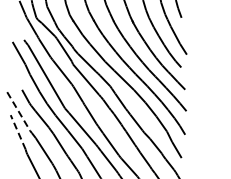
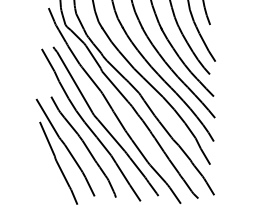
line: (19, 111) -> (48, 118), dashed -> solid
line: (18, 132) -> (47, 139), dashed -> solid

